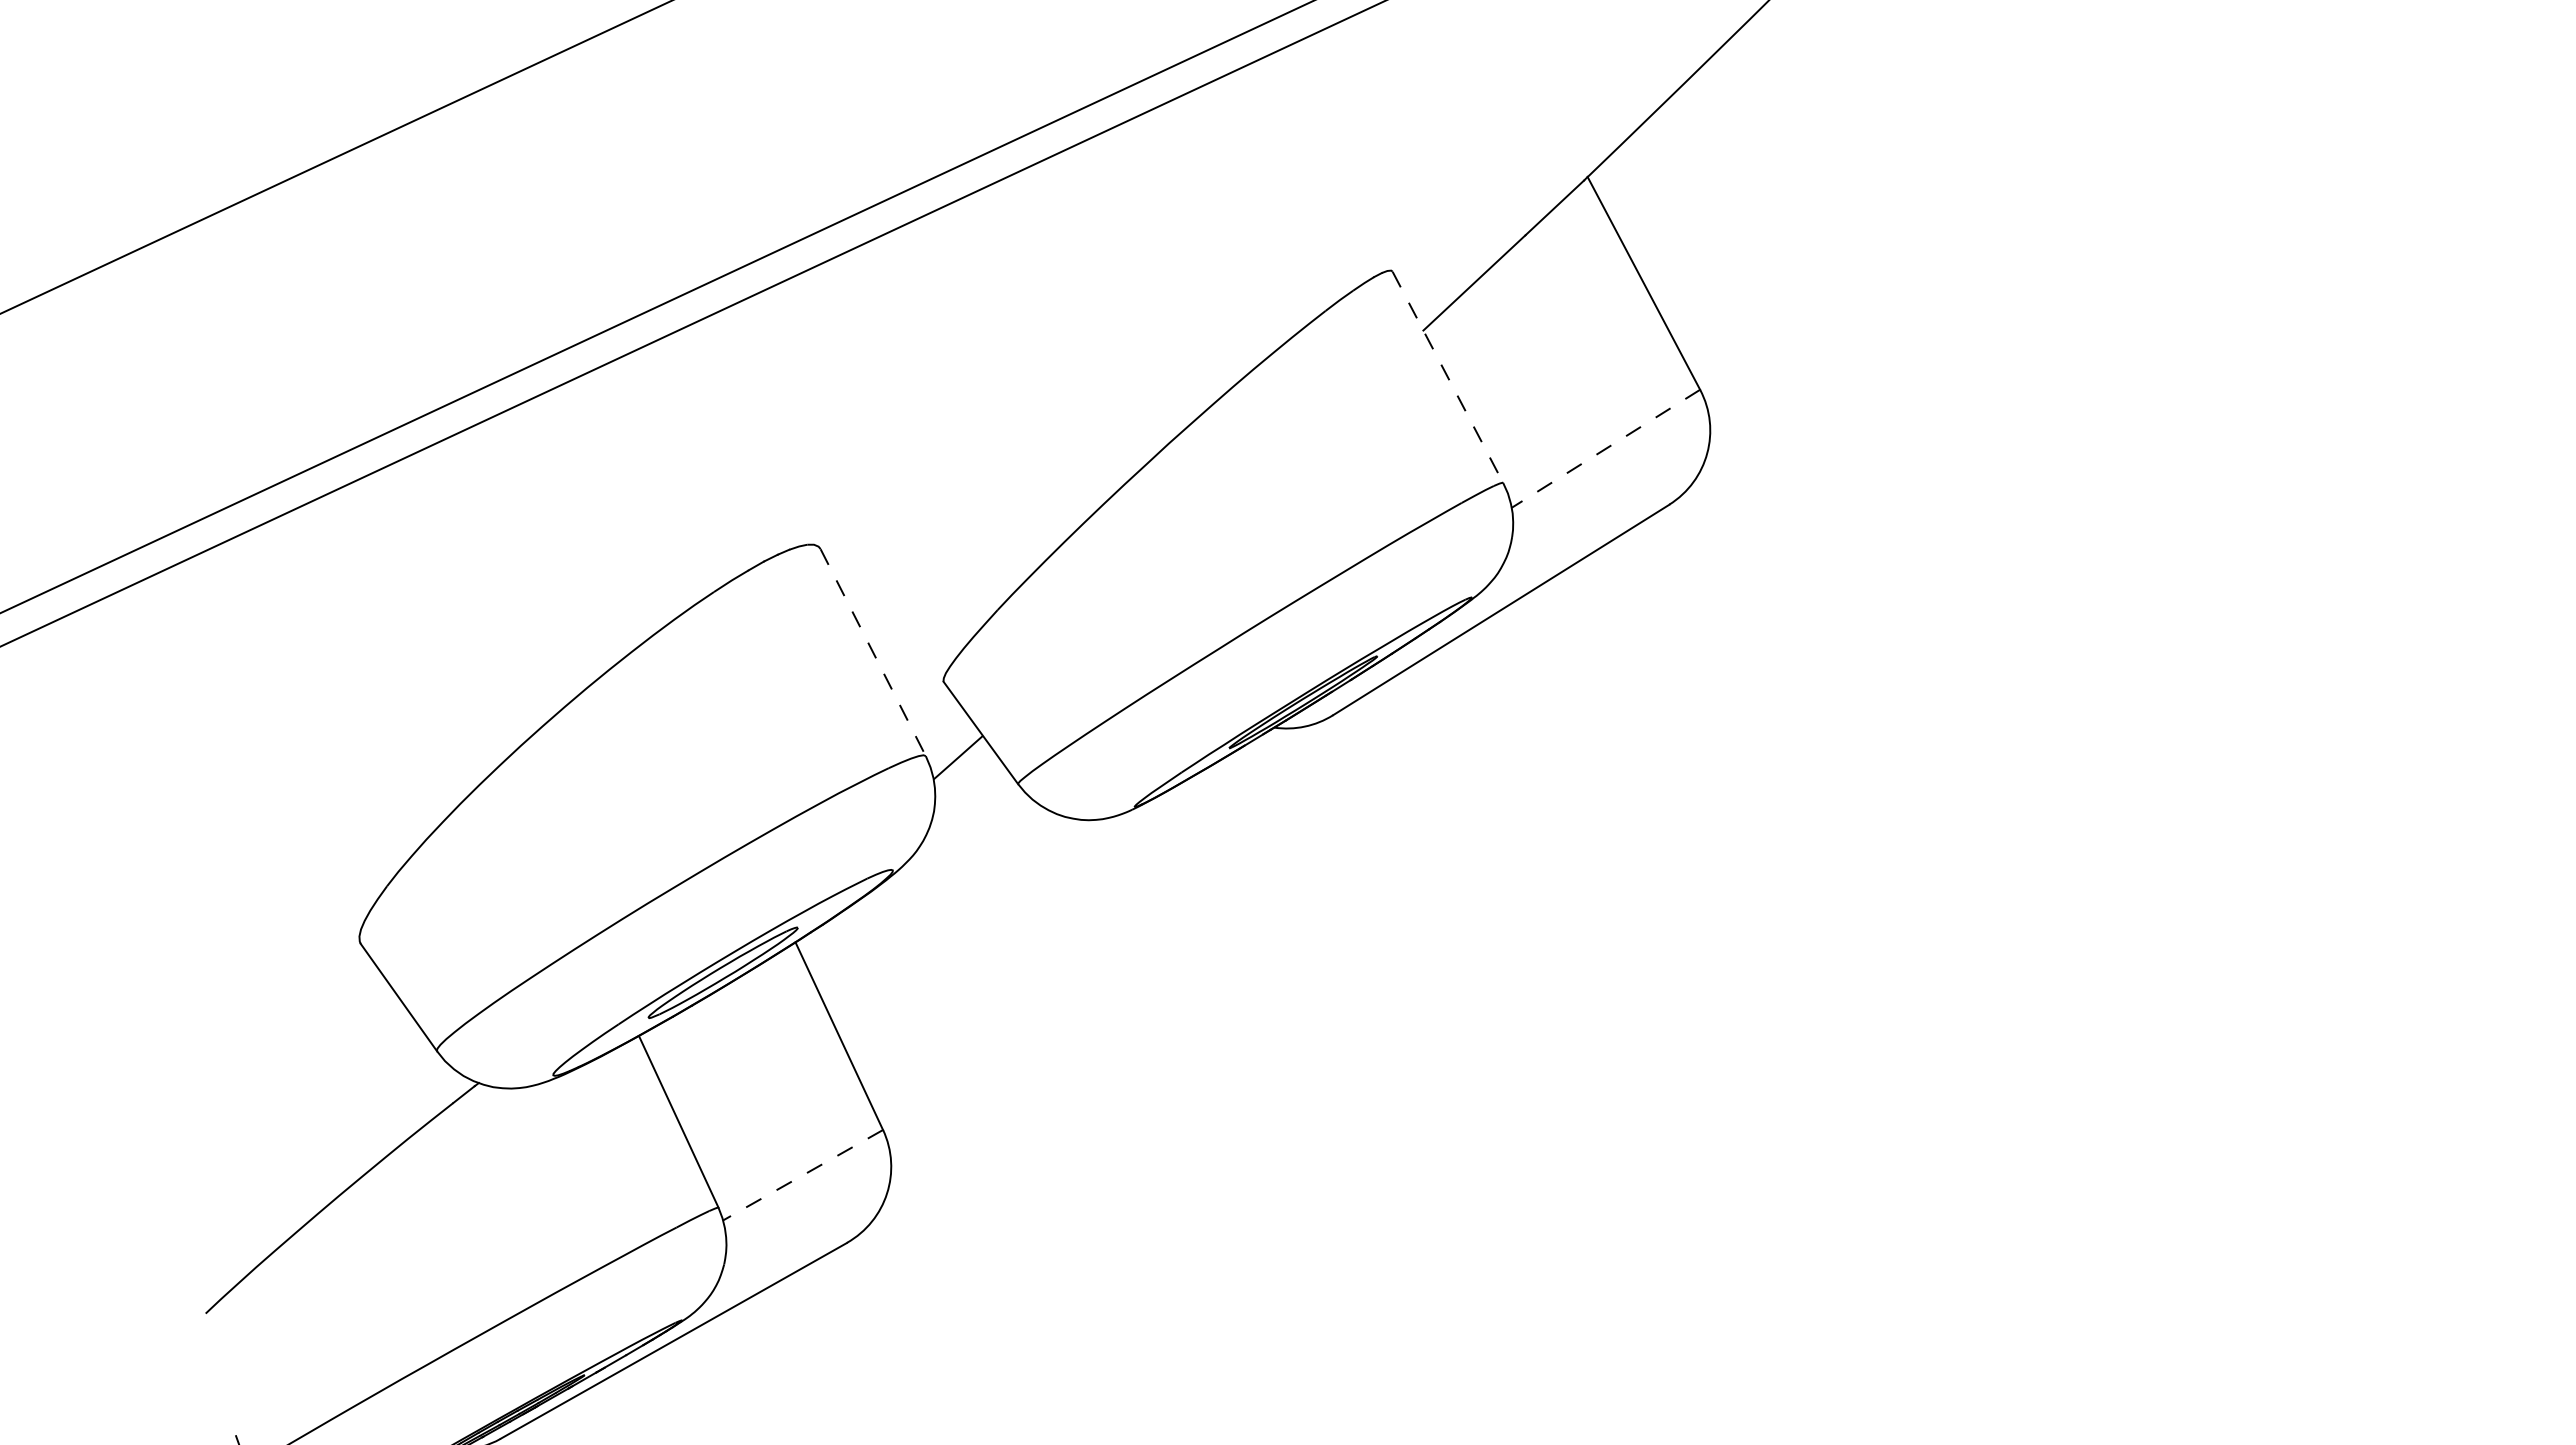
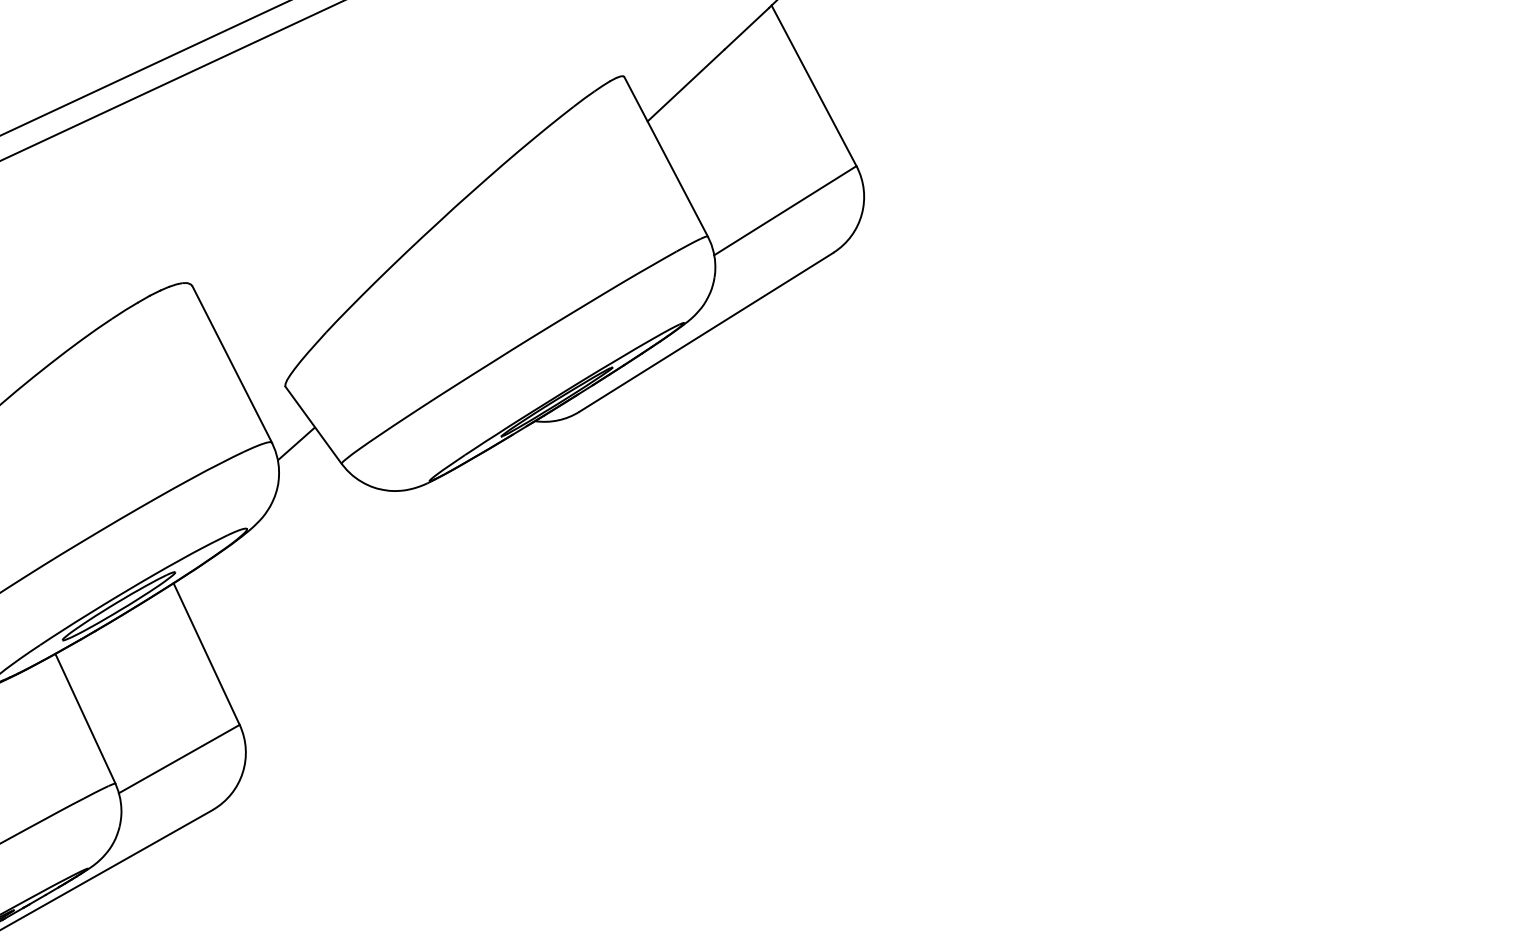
line: (1448, 377) -> (666, 156), dashed -> solid
line: (1605, 449) -> (785, 211), dashed -> solid
line: (873, 653) -> (232, 365), dashed -> solid
line: (803, 1175) -> (179, 759), dashed -> solid

